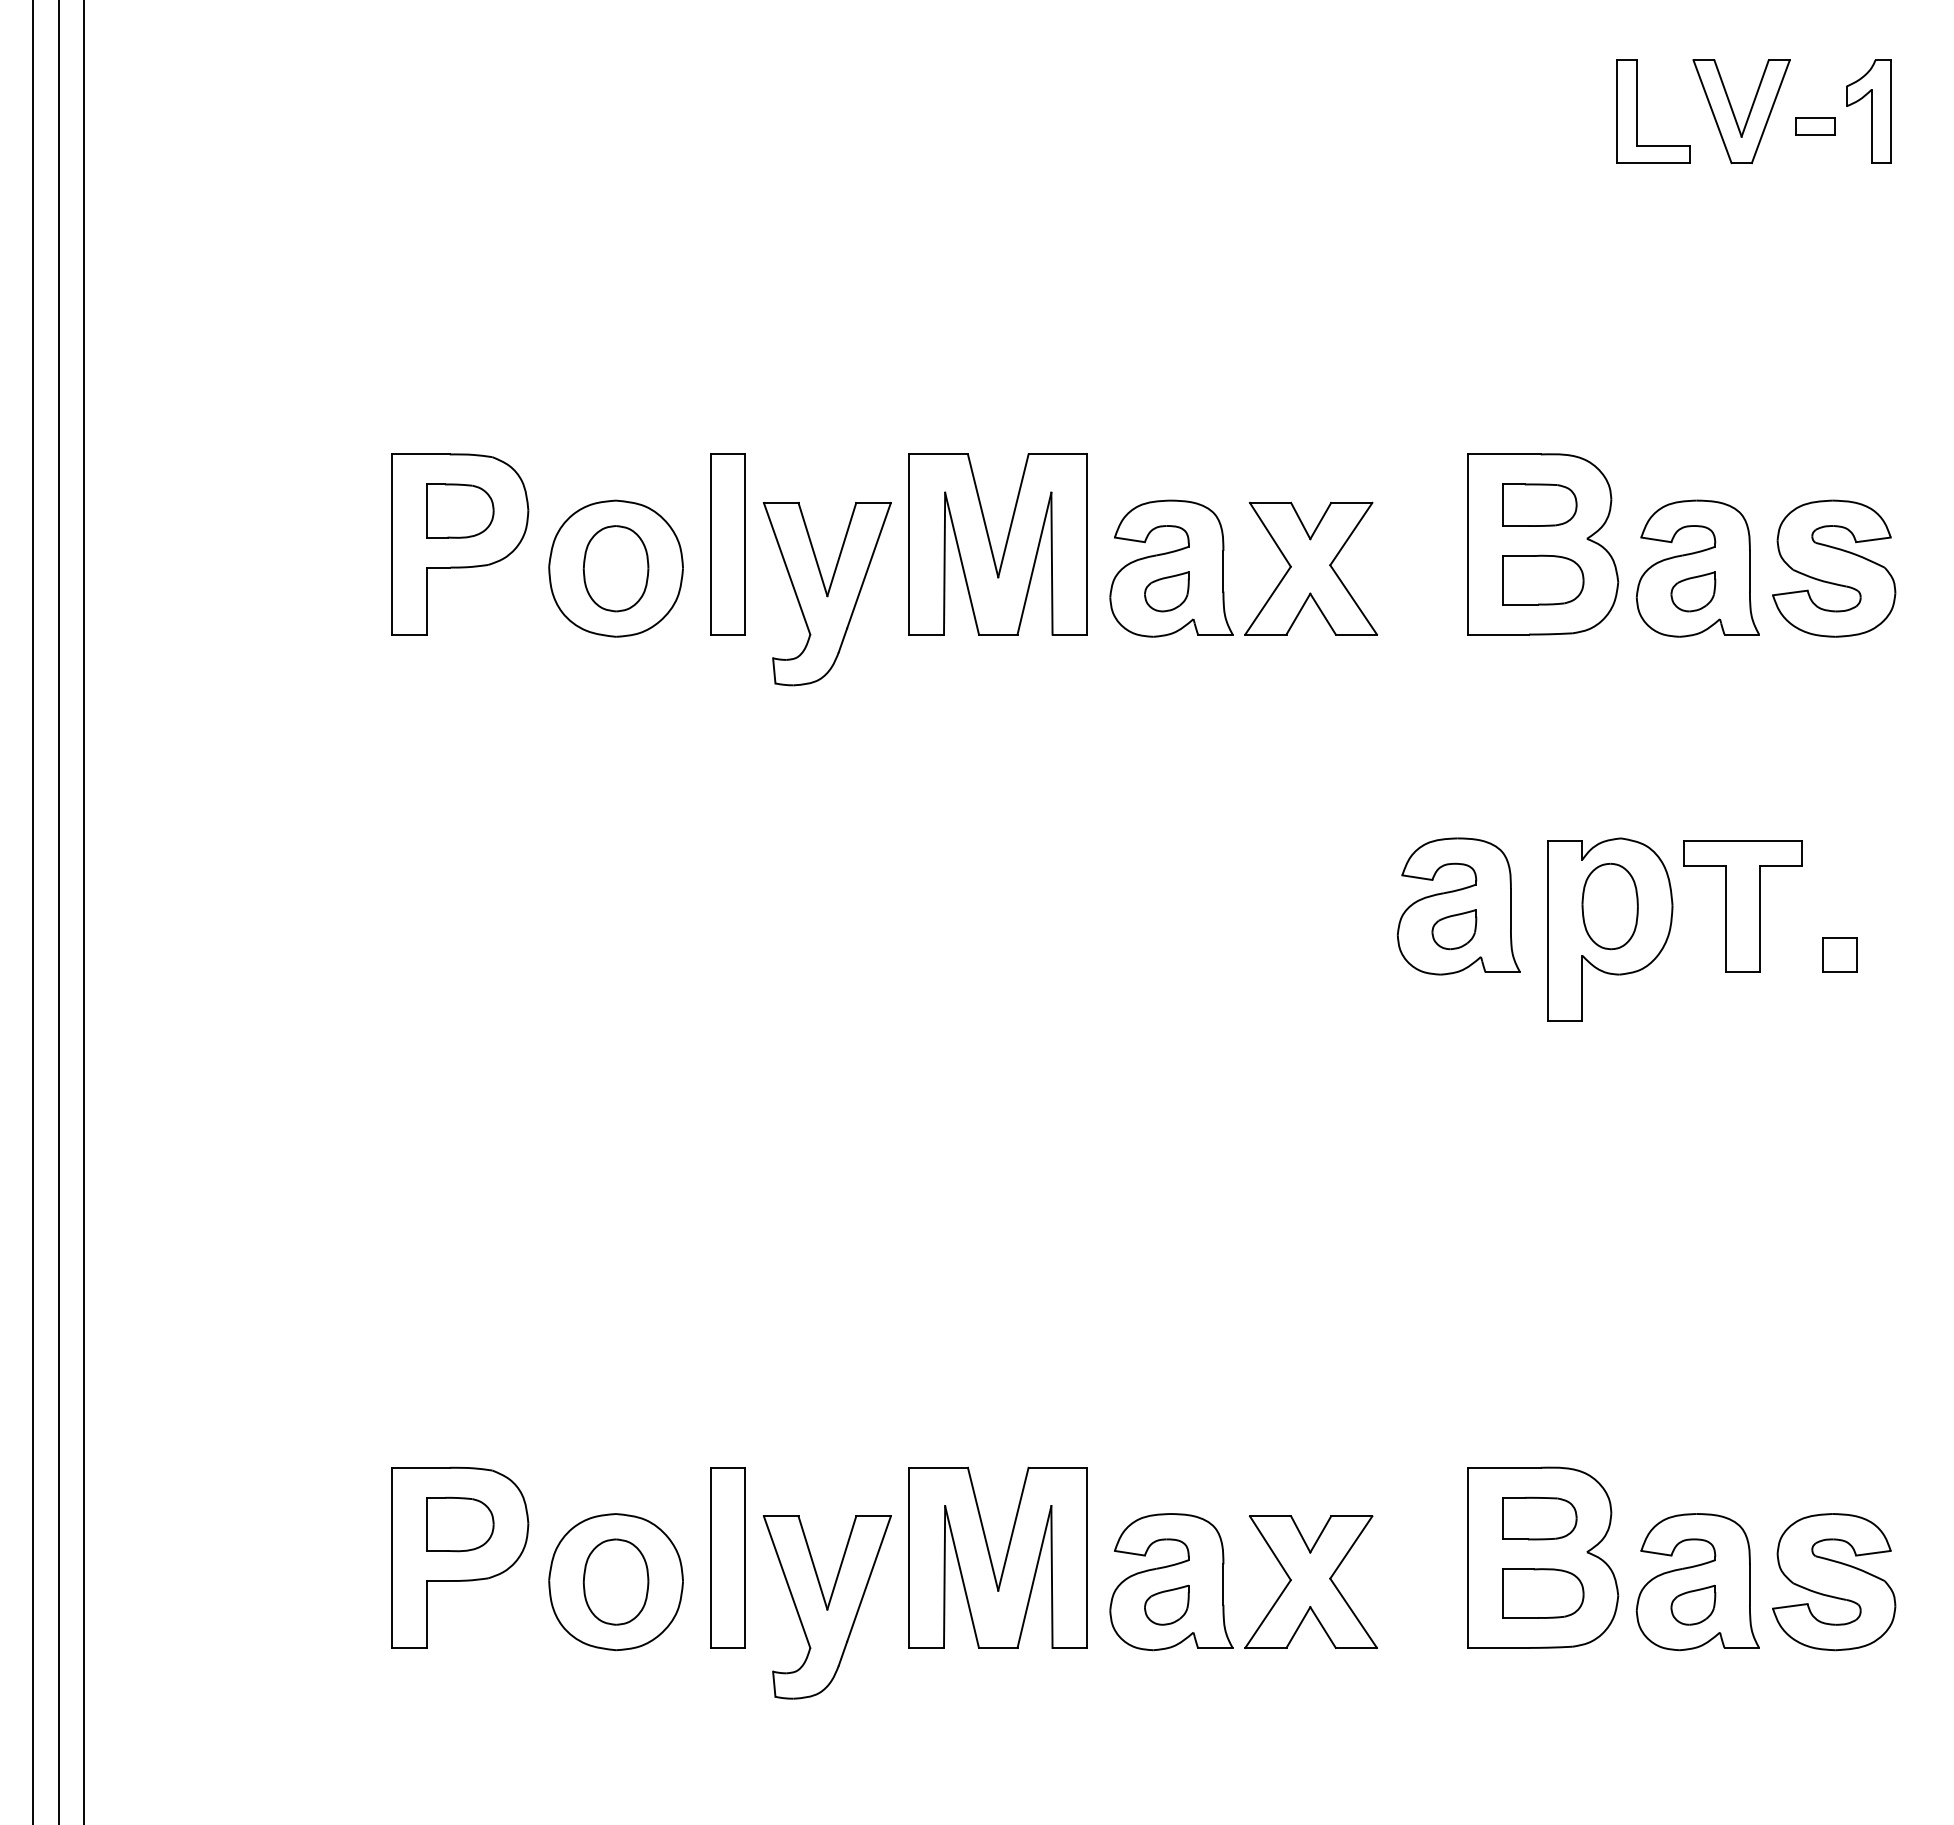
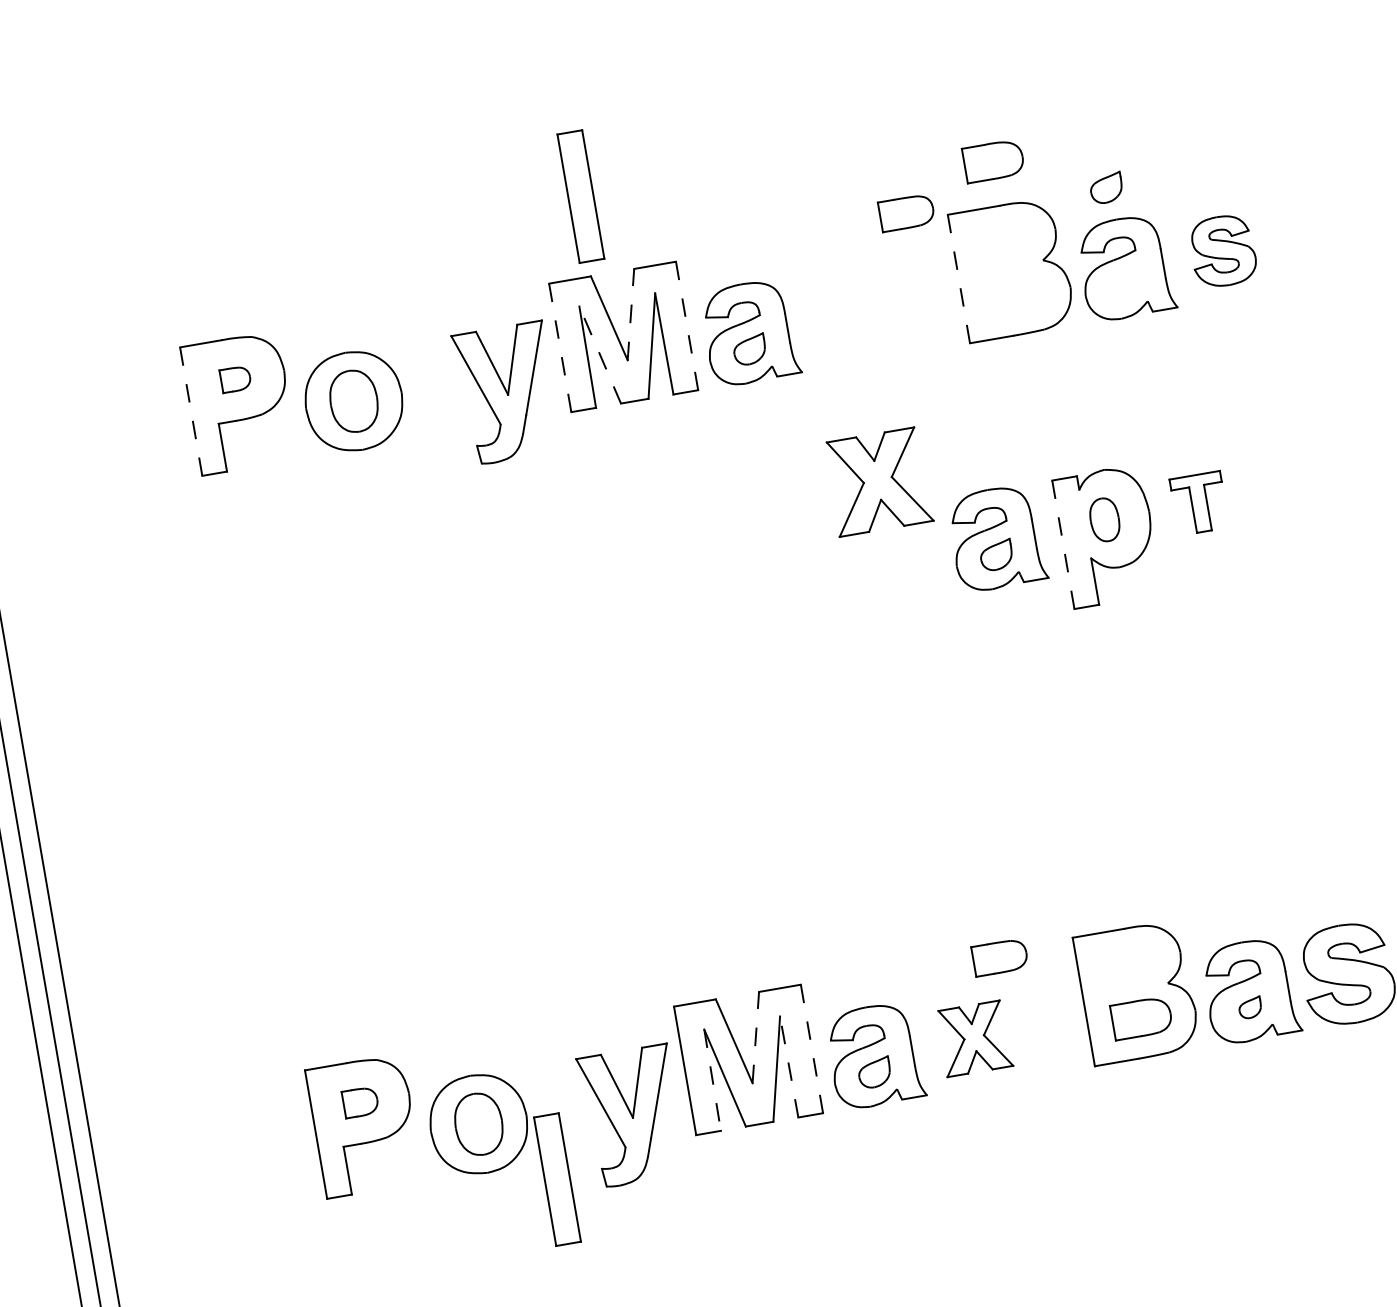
part: (1539, 504) -> (906, 212), moved
part: (460, 510) -> (235, 378), size x0.6
line: (1013, 515) -> (630, 314), solid -> dashed
line: (392, 544) -> (191, 411), solid -> dashed
part: (727, 544) -> (580, 196), moved
line: (909, 544) -> (560, 347), solid -> dashed
line: (1087, 544) -> (687, 325), solid -> dashed
line: (1468, 544) -> (959, 279), solid -> dashed
line: (962, 563) -> (600, 354), solid -> dashed
part: (1310, 568) -> (878, 481), moved
part: (1834, 568) -> (1223, 251), size x0.7
part: (1543, 579) -> (993, 160), moved
part: (1693, 591) -> (1106, 188), moved
part: (1609, 906) -> (1104, 519), size x0.7
part: (1742, 906) -> (1199, 503), size x0.6
line: (1547, 930) -> (1063, 544), solid -> dashed
part: (1839, 954) -> (1274, 525), removed
part: (1539, 1518) -> (999, 957), moved
part: (460, 1524) -> (360, 1102), size x0.7
line: (1013, 1528) -> (755, 1037), solid -> dashed
part: (727, 1557) -> (557, 1179), moved
line: (1087, 1558) -> (812, 1049), solid -> dashed
line: (944, 1577) -> (712, 1080), solid -> dashed
line: (1051, 1577) -> (788, 1067), solid -> dashed
part: (1310, 1581) -> (974, 1038), size x0.7
part: (1693, 1604) -> (1250, 1007), size x0.7

